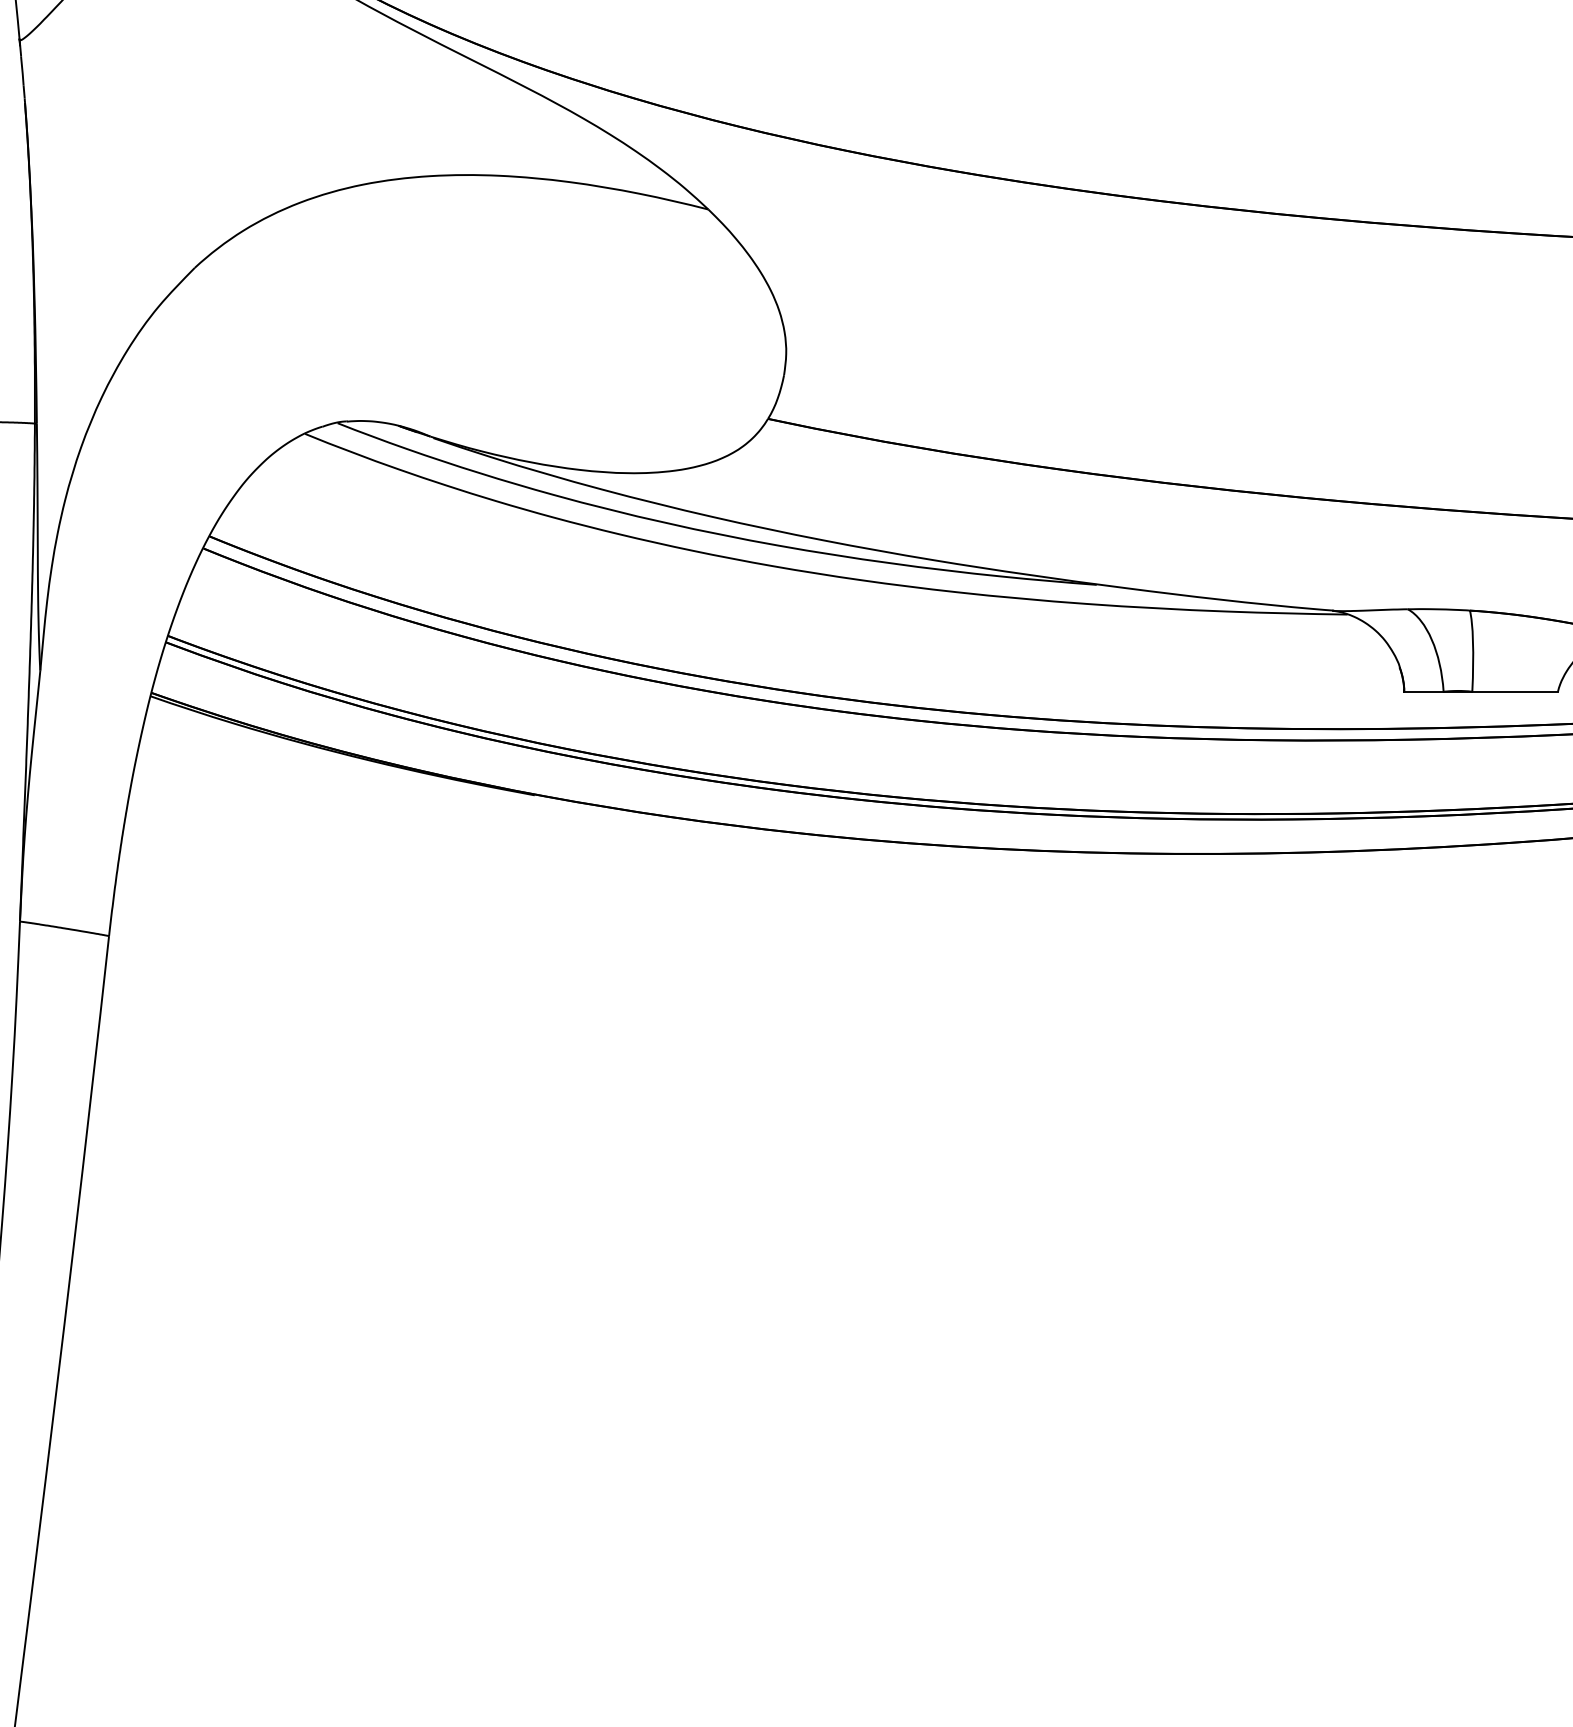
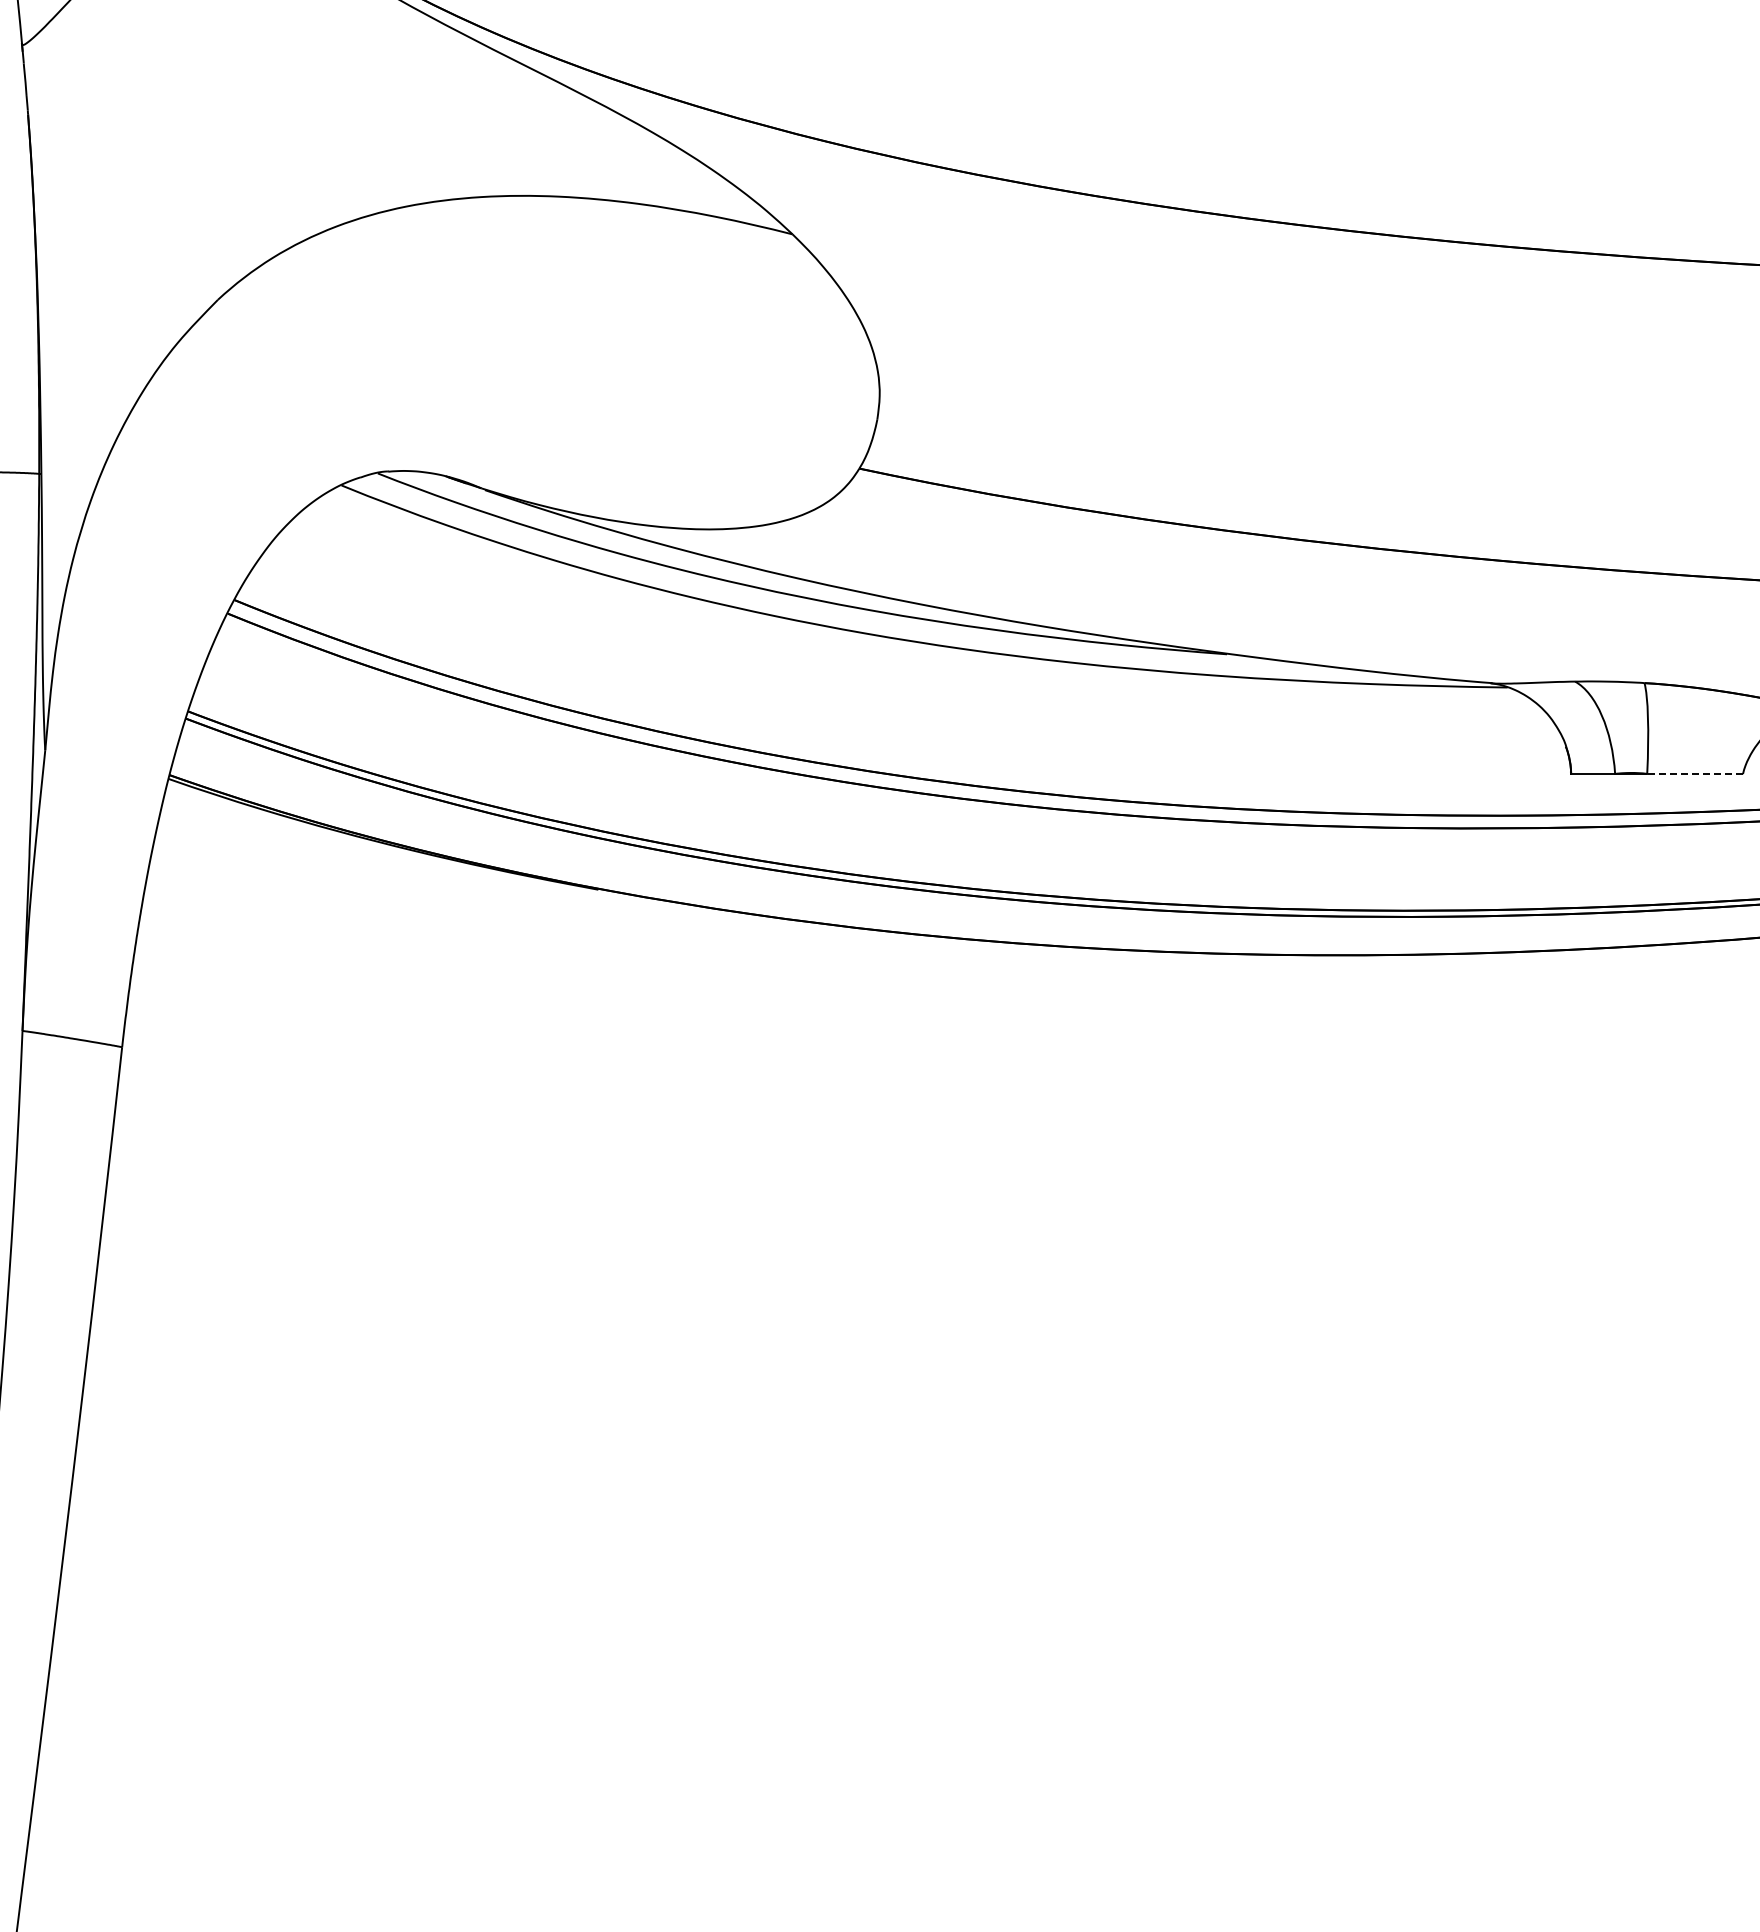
line: (1514, 691) -> (1694, 773), solid -> dashed

